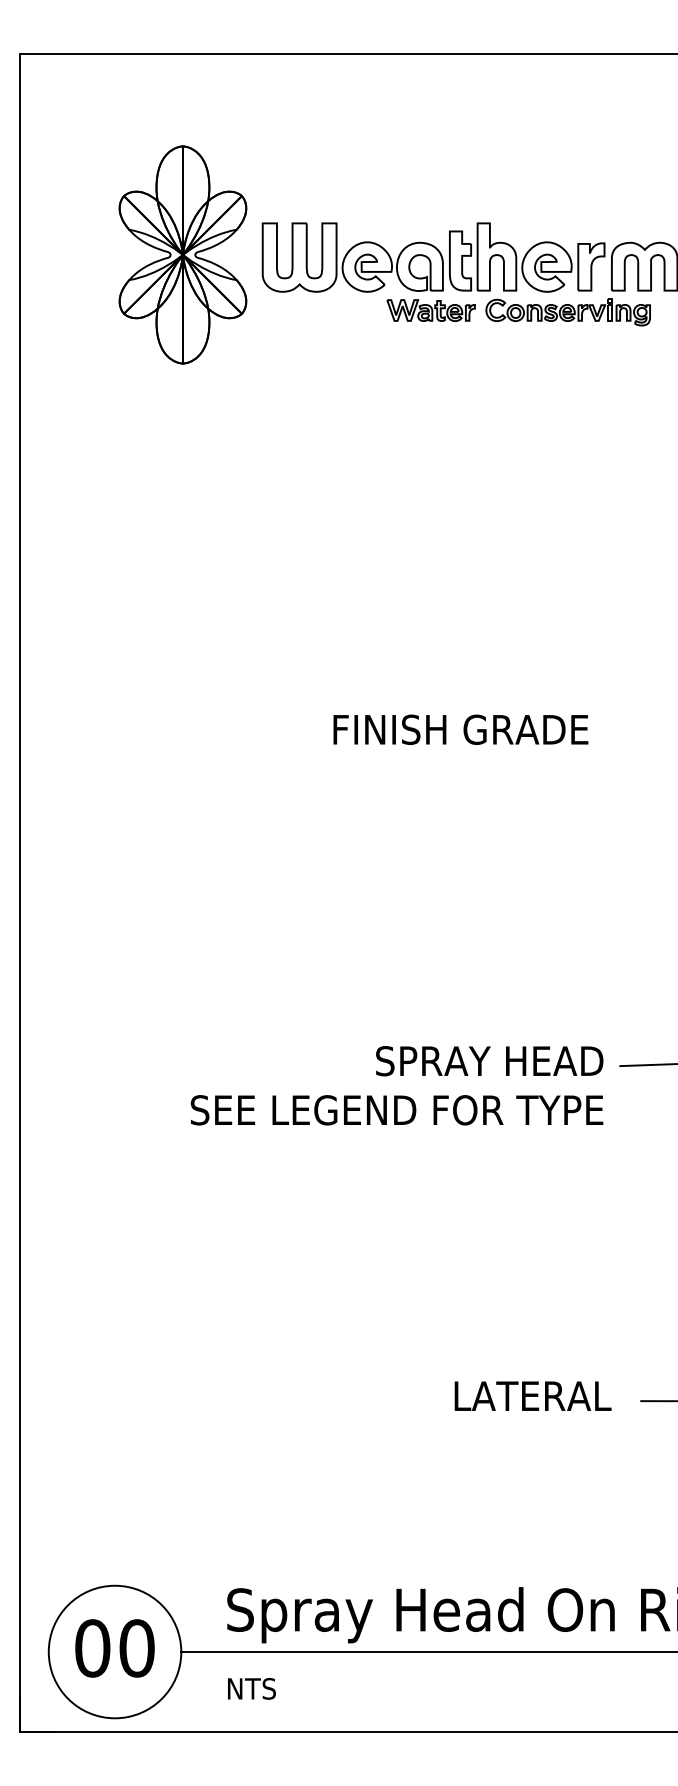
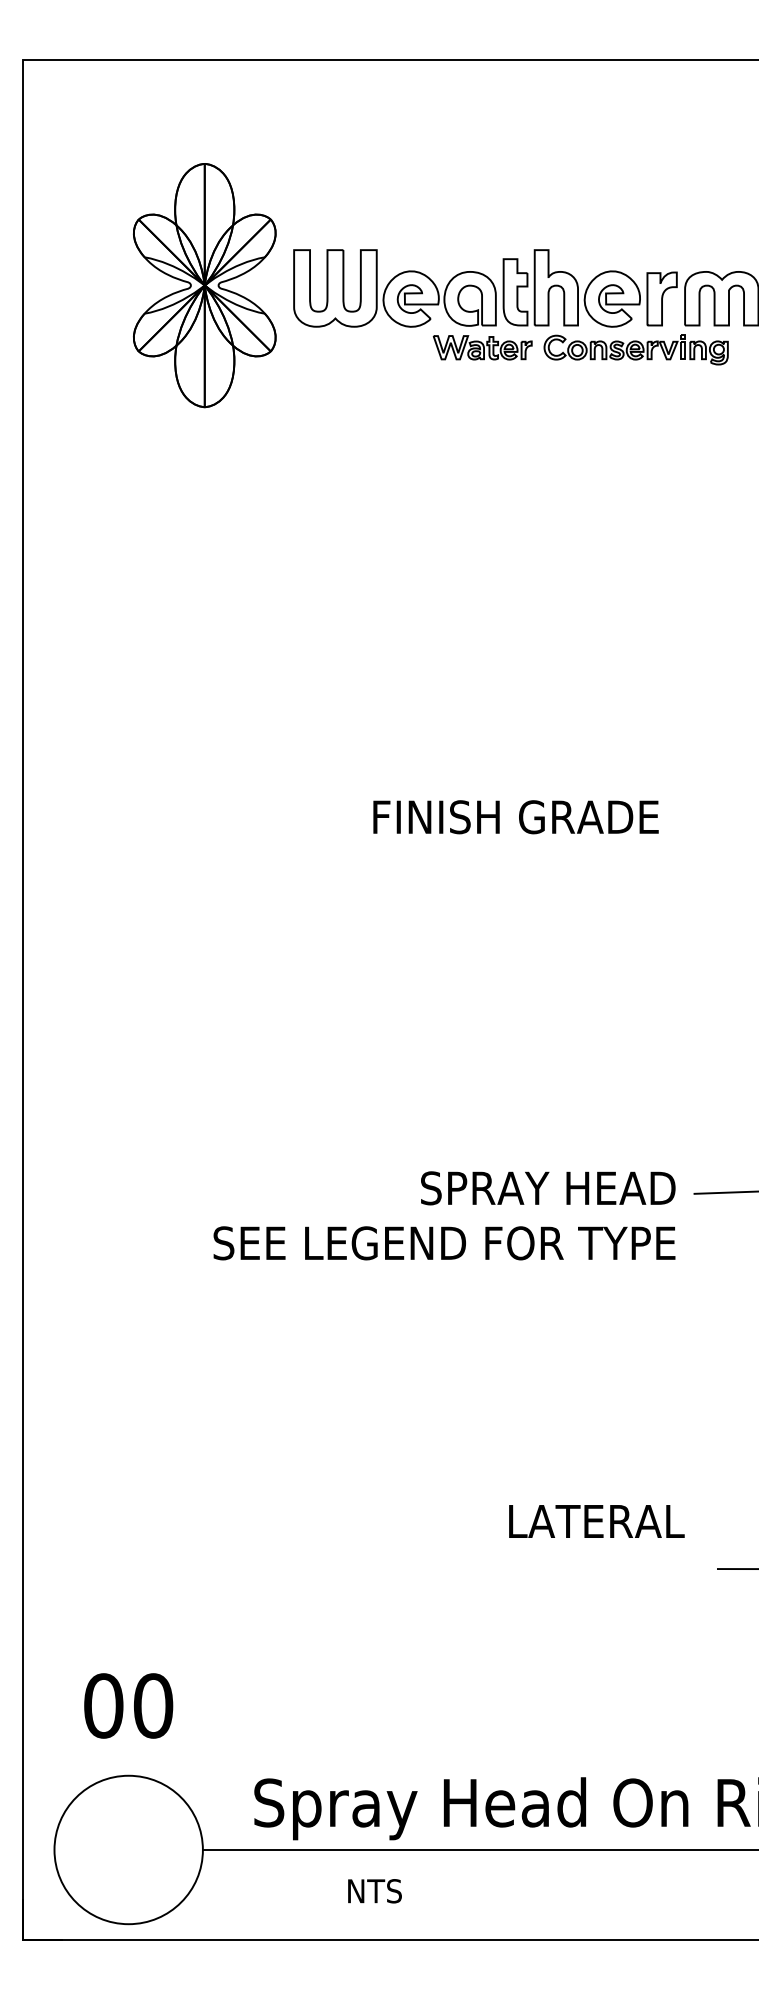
text: (532, 1396) -> (596, 1521), moved
text: (114, 1648) -> (128, 1705), moved
text: (251, 1689) -> (374, 1891), moved

